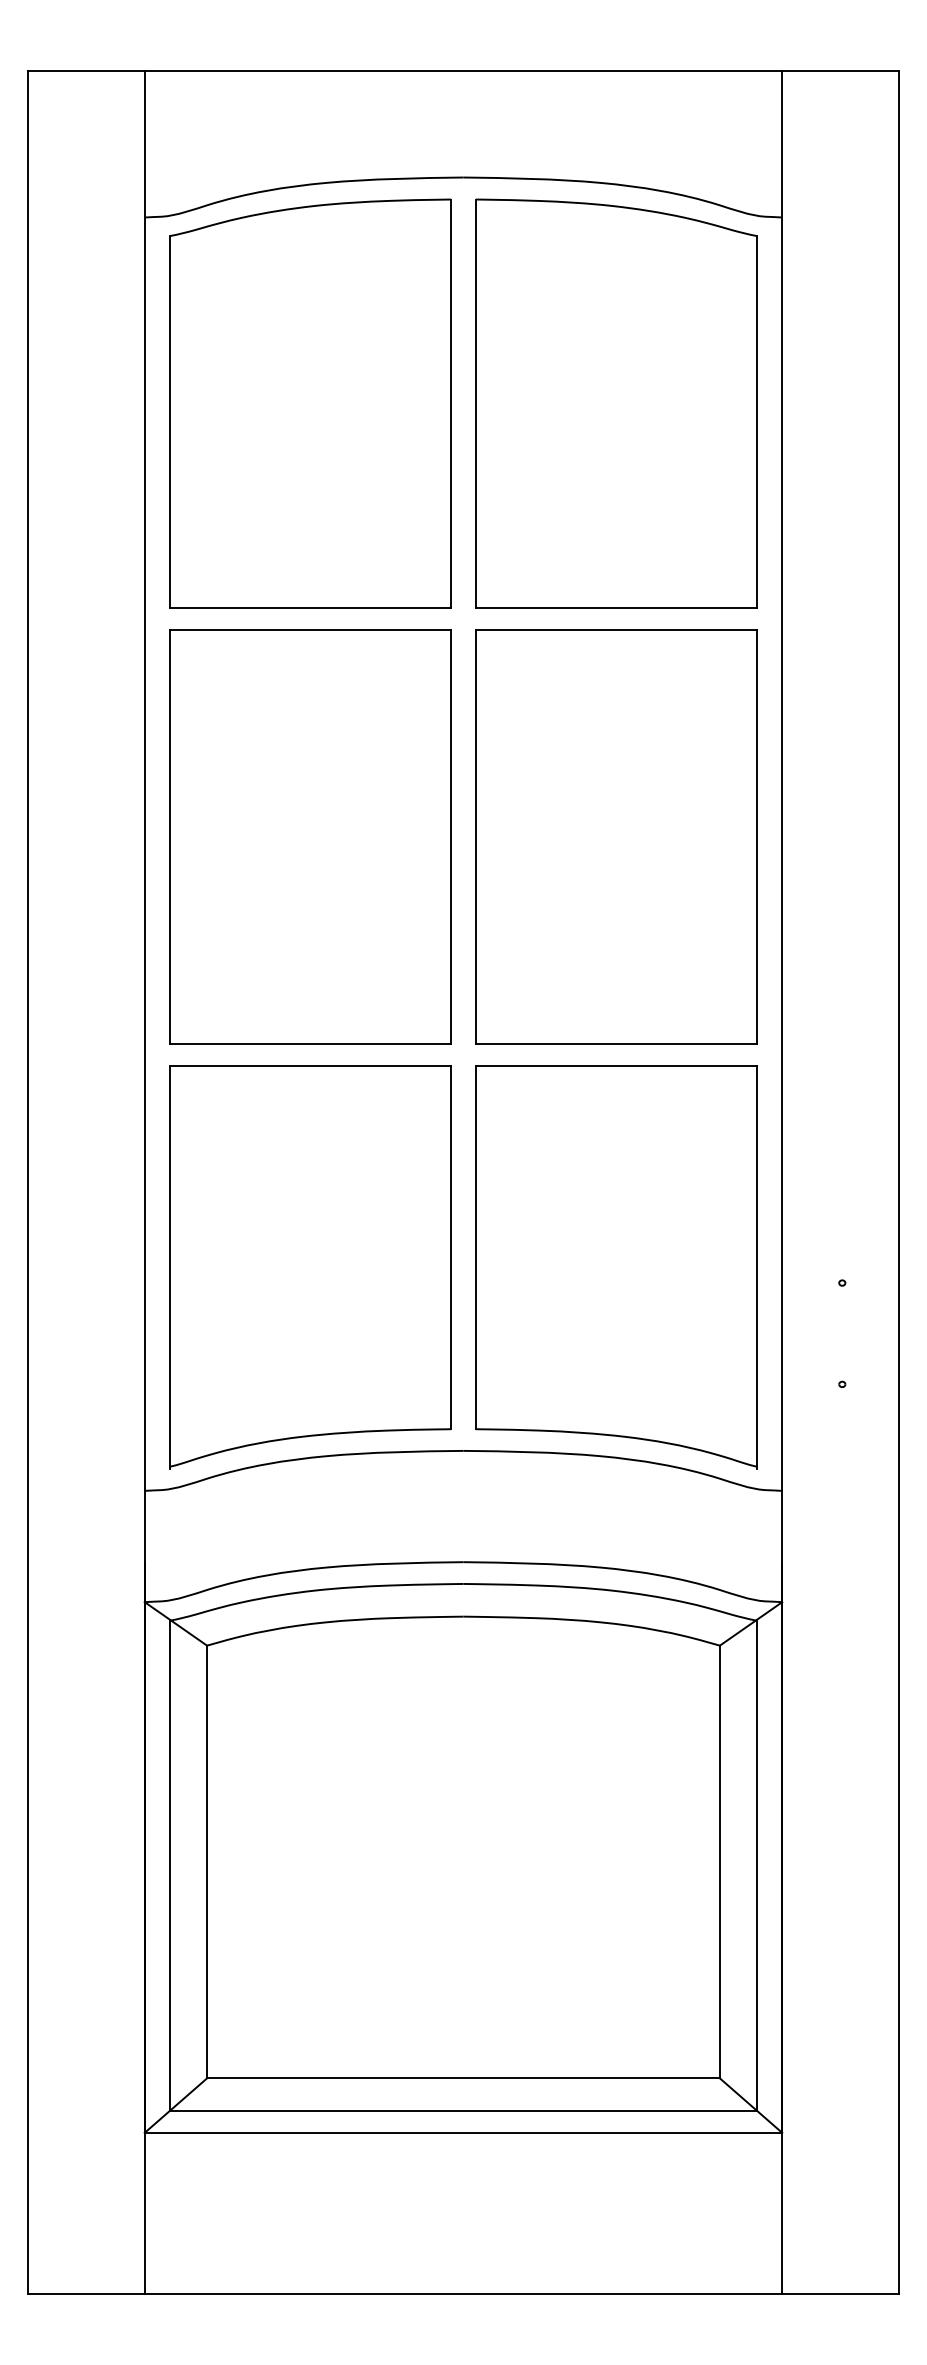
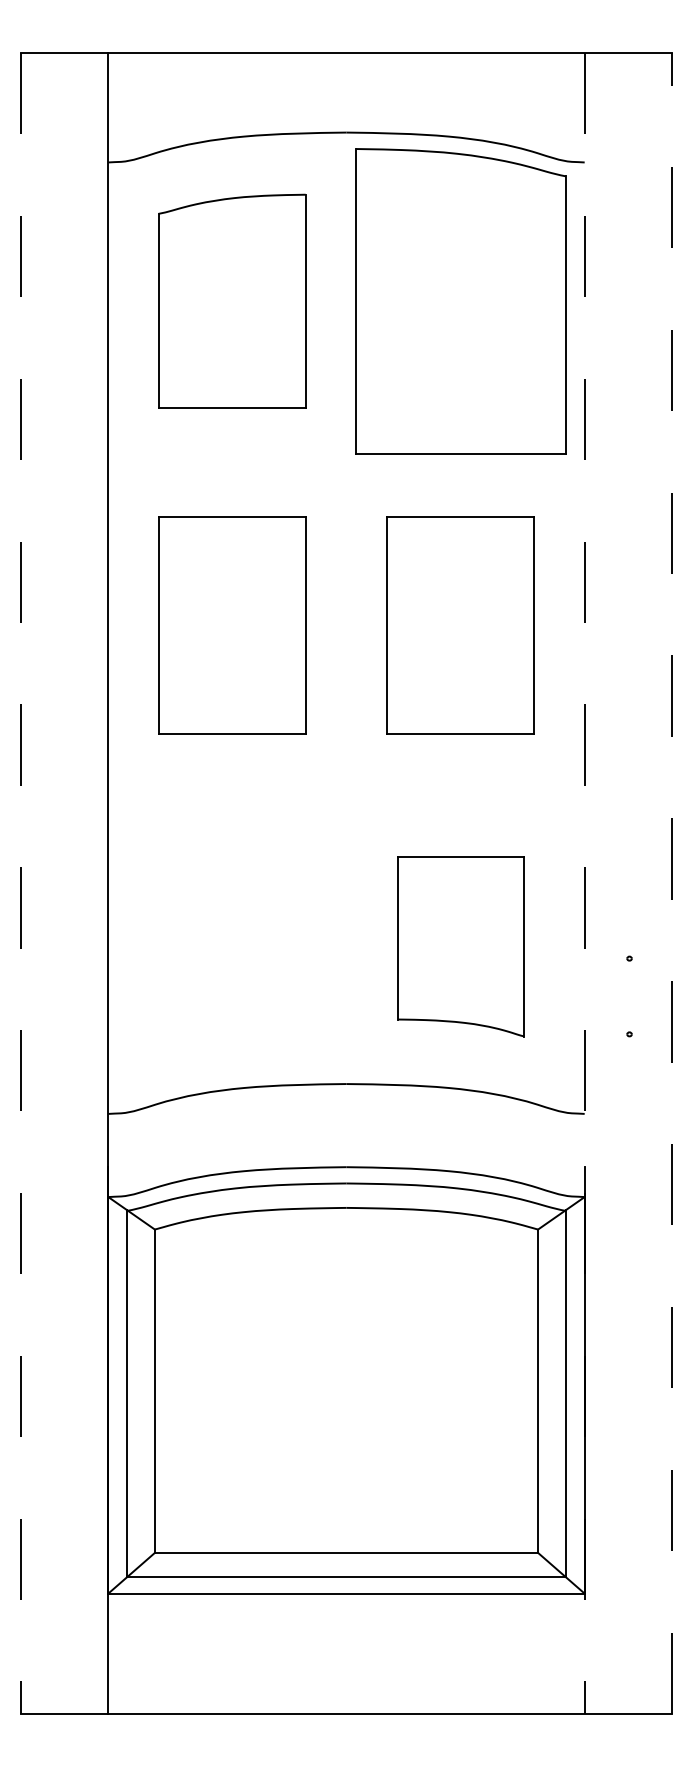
part: (310, 403) -> (232, 301), size x0.7
part: (310, 836) -> (232, 624), size x0.7
part: (616, 836) -> (460, 624), size x0.7
line: (27, 1182) -> (20, 883), solid -> dashed
line: (782, 1182) -> (584, 883), solid -> dashed
line: (899, 1182) -> (672, 883), solid -> dashed
part: (310, 1267) -> (232, 947), removed
part: (616, 1267) -> (460, 947), size x0.6

